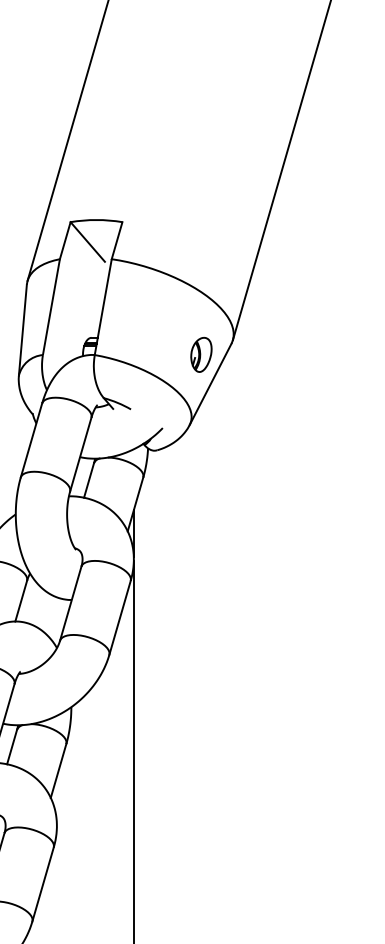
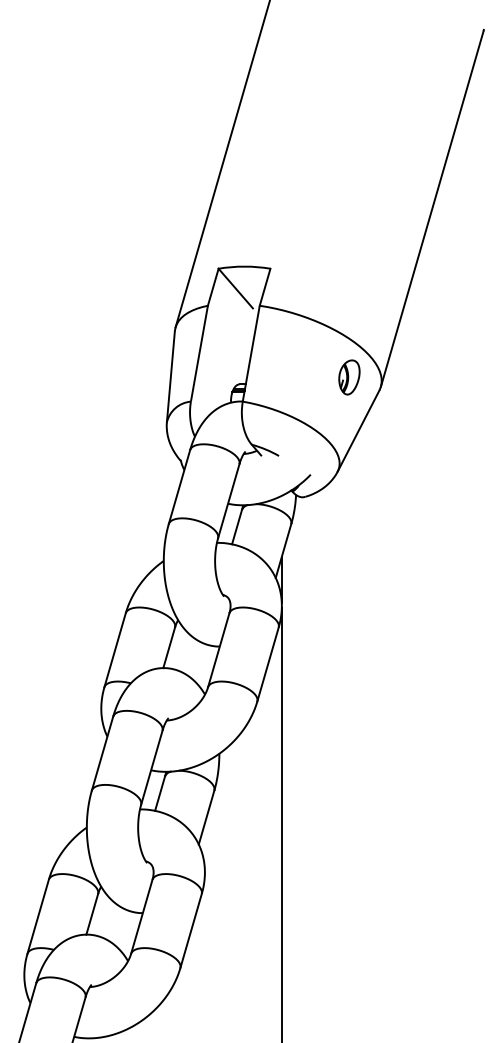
part: (201, 354) -> (349, 377), moved

